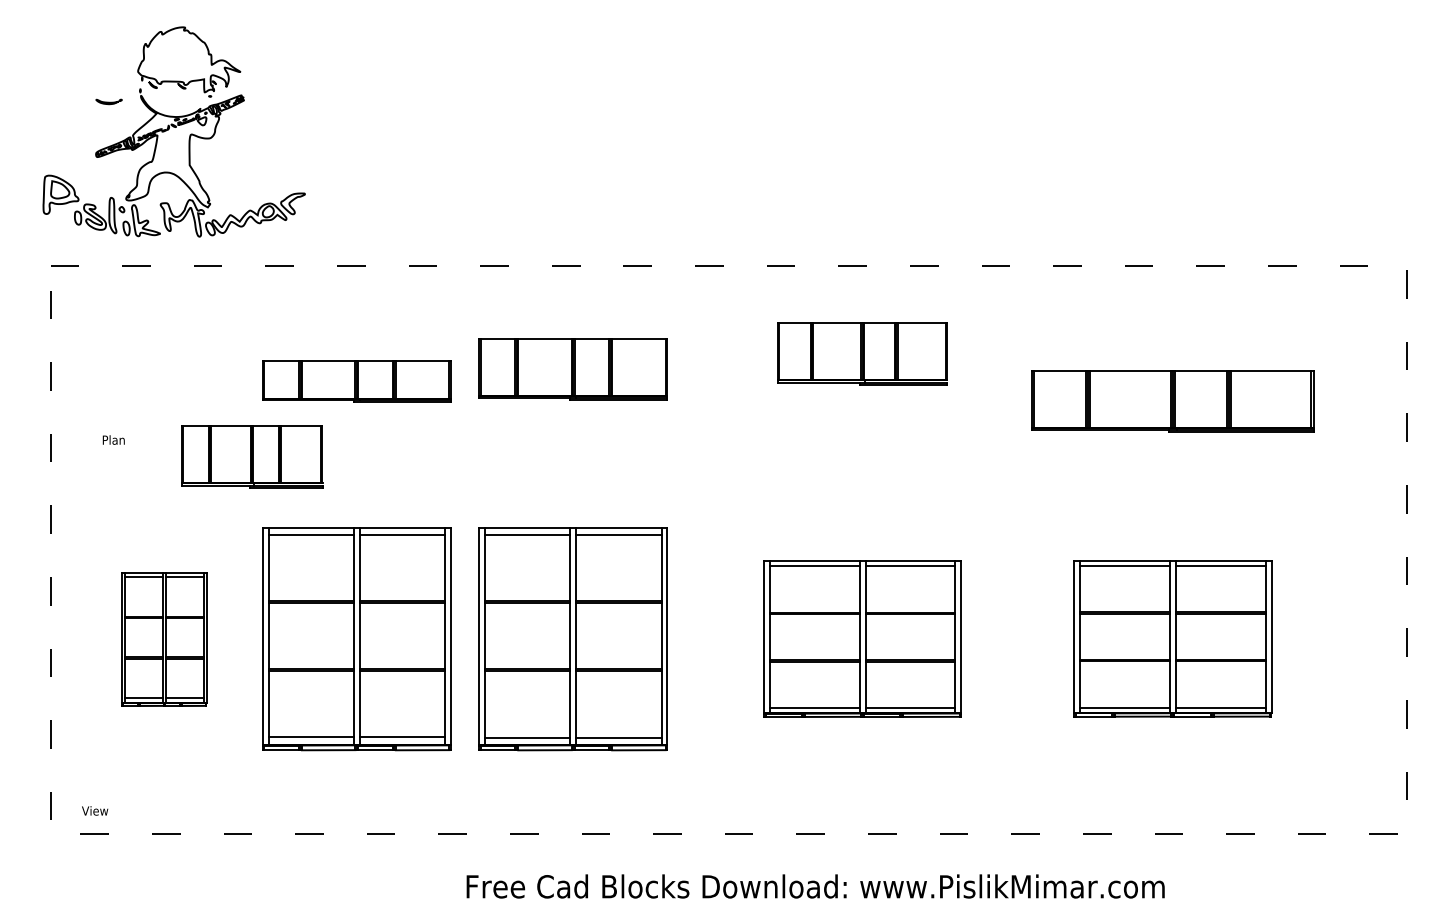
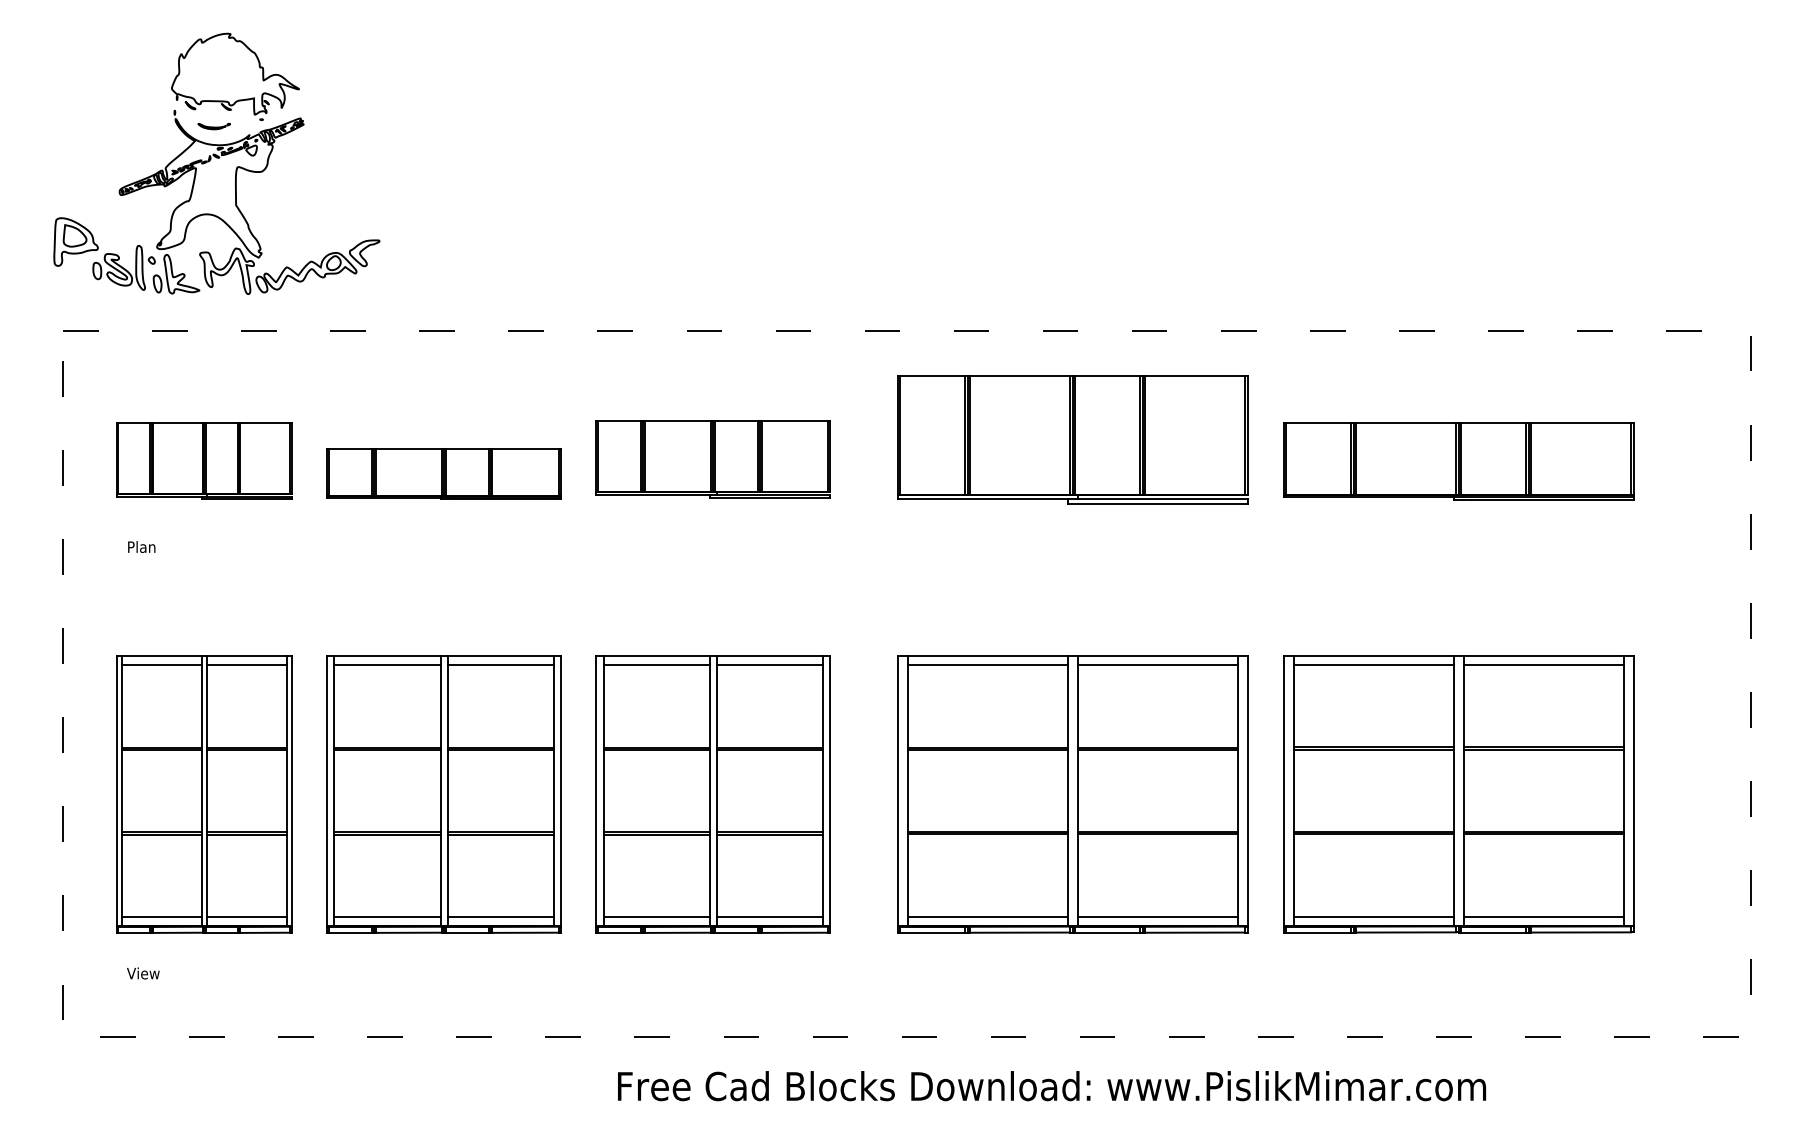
part: (108, 101) -> (213, 125), moved
part: (862, 353) -> (1072, 439), size x1.67
part: (1172, 401) -> (1458, 461), moved
part: (252, 456) -> (204, 460), moved
part: (1172, 638) -> (1458, 793), size x1.43
part: (164, 639) -> (204, 795), size x1.67
part: (862, 639) -> (1072, 795), size x1.43
text: (95, 810) -> (143, 972), moved
text: (815, 886) -> (1051, 1086), moved

